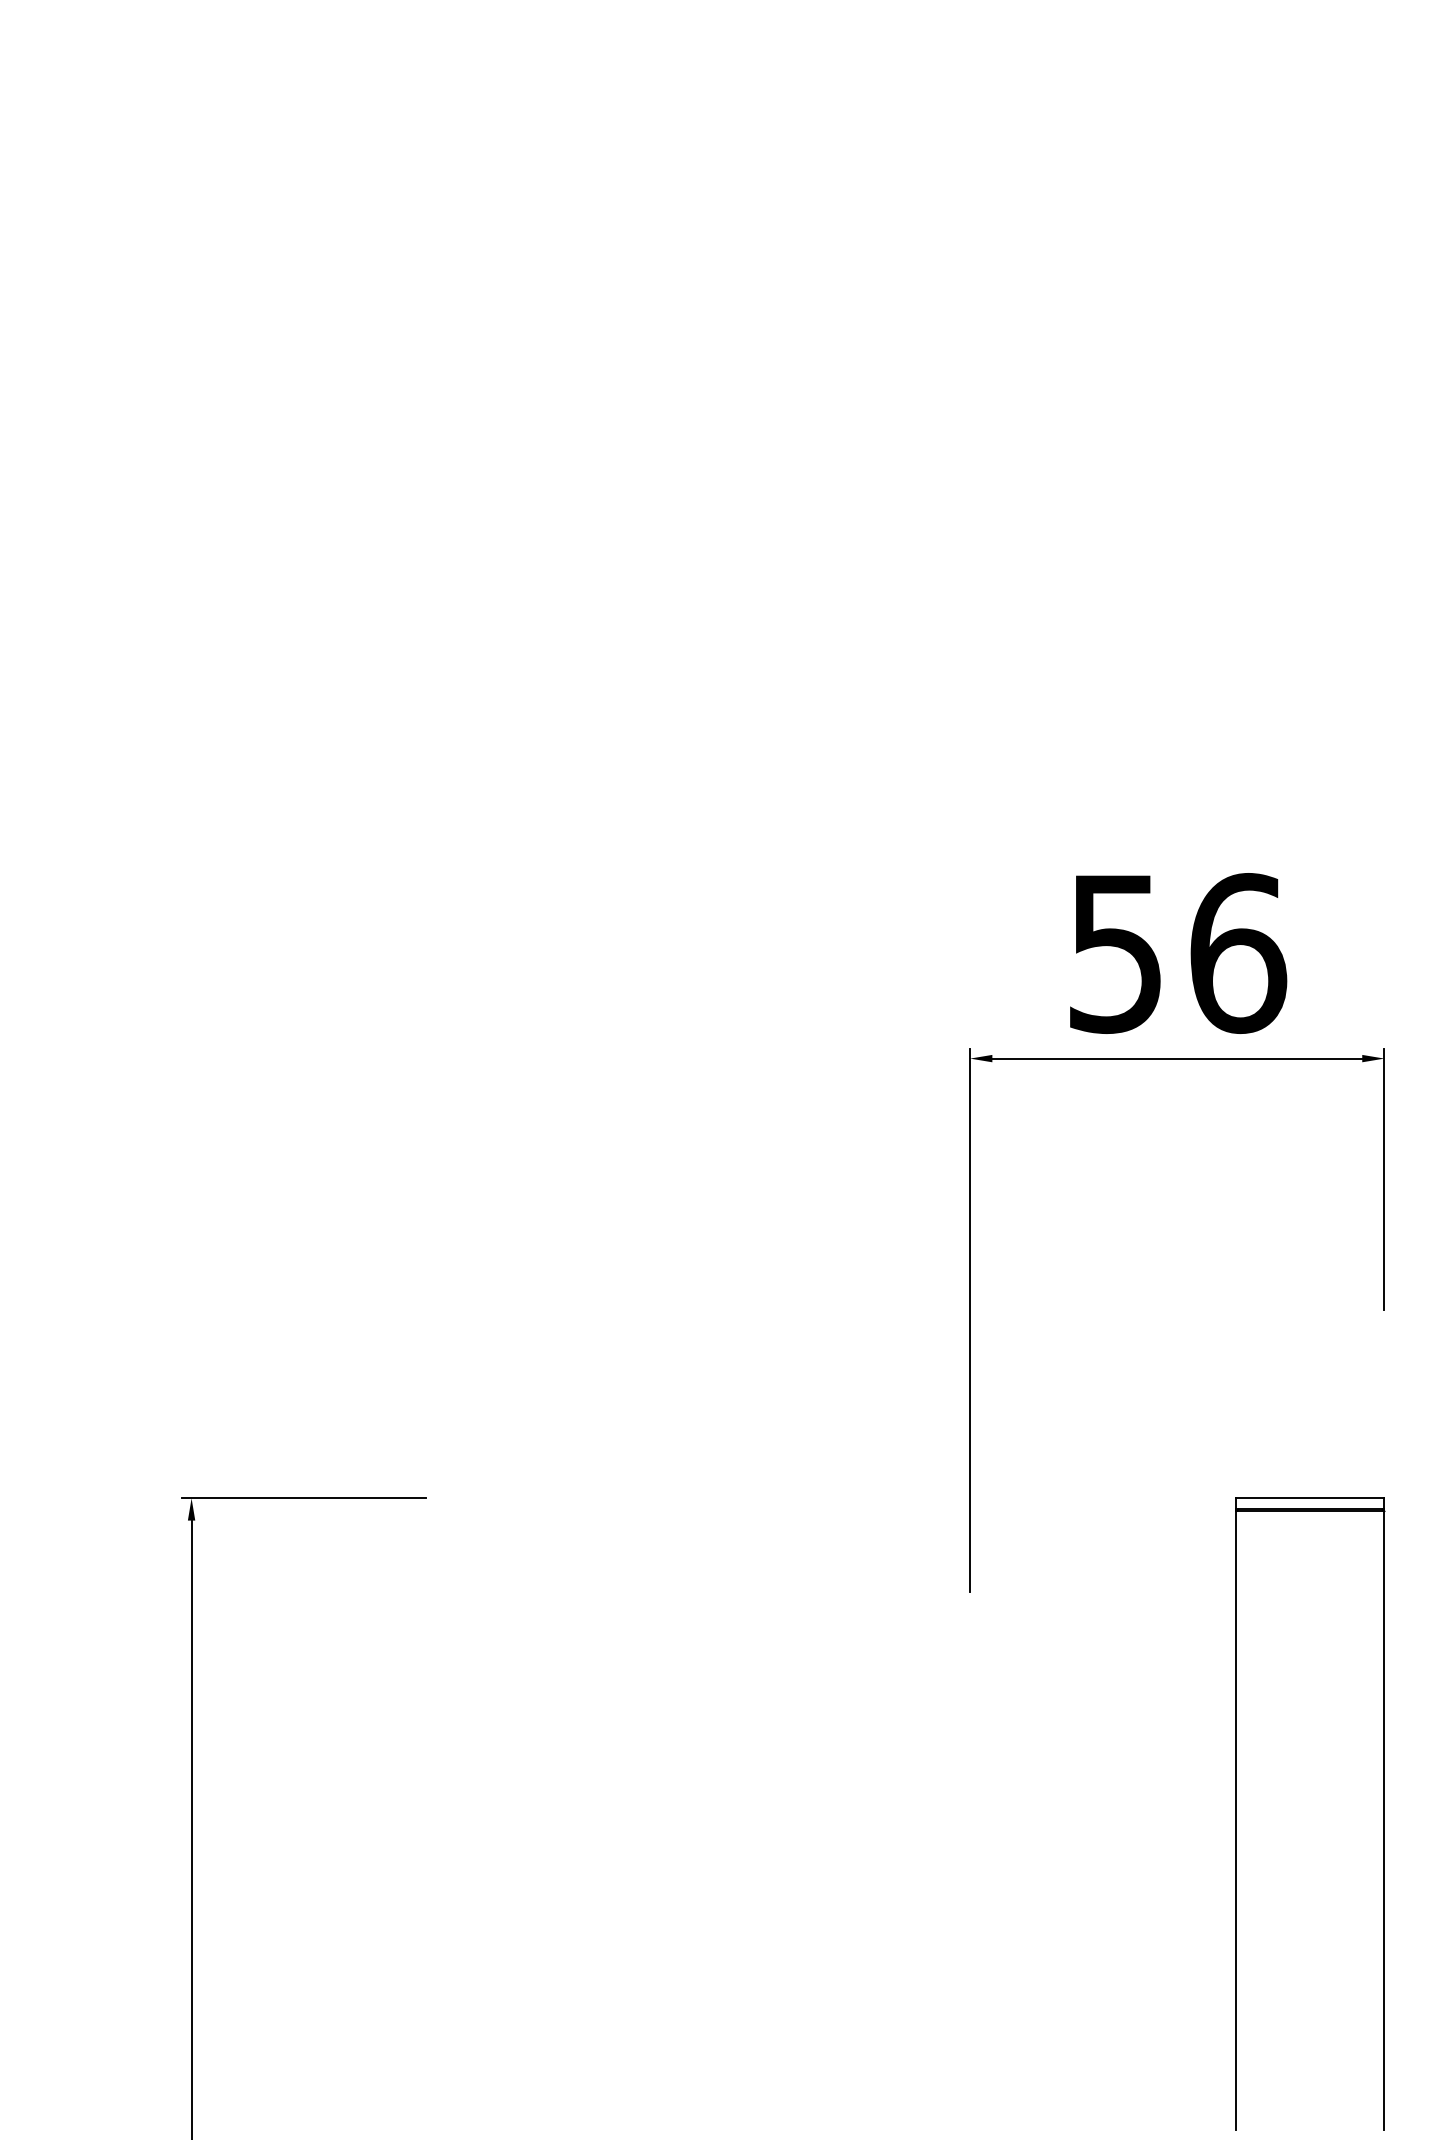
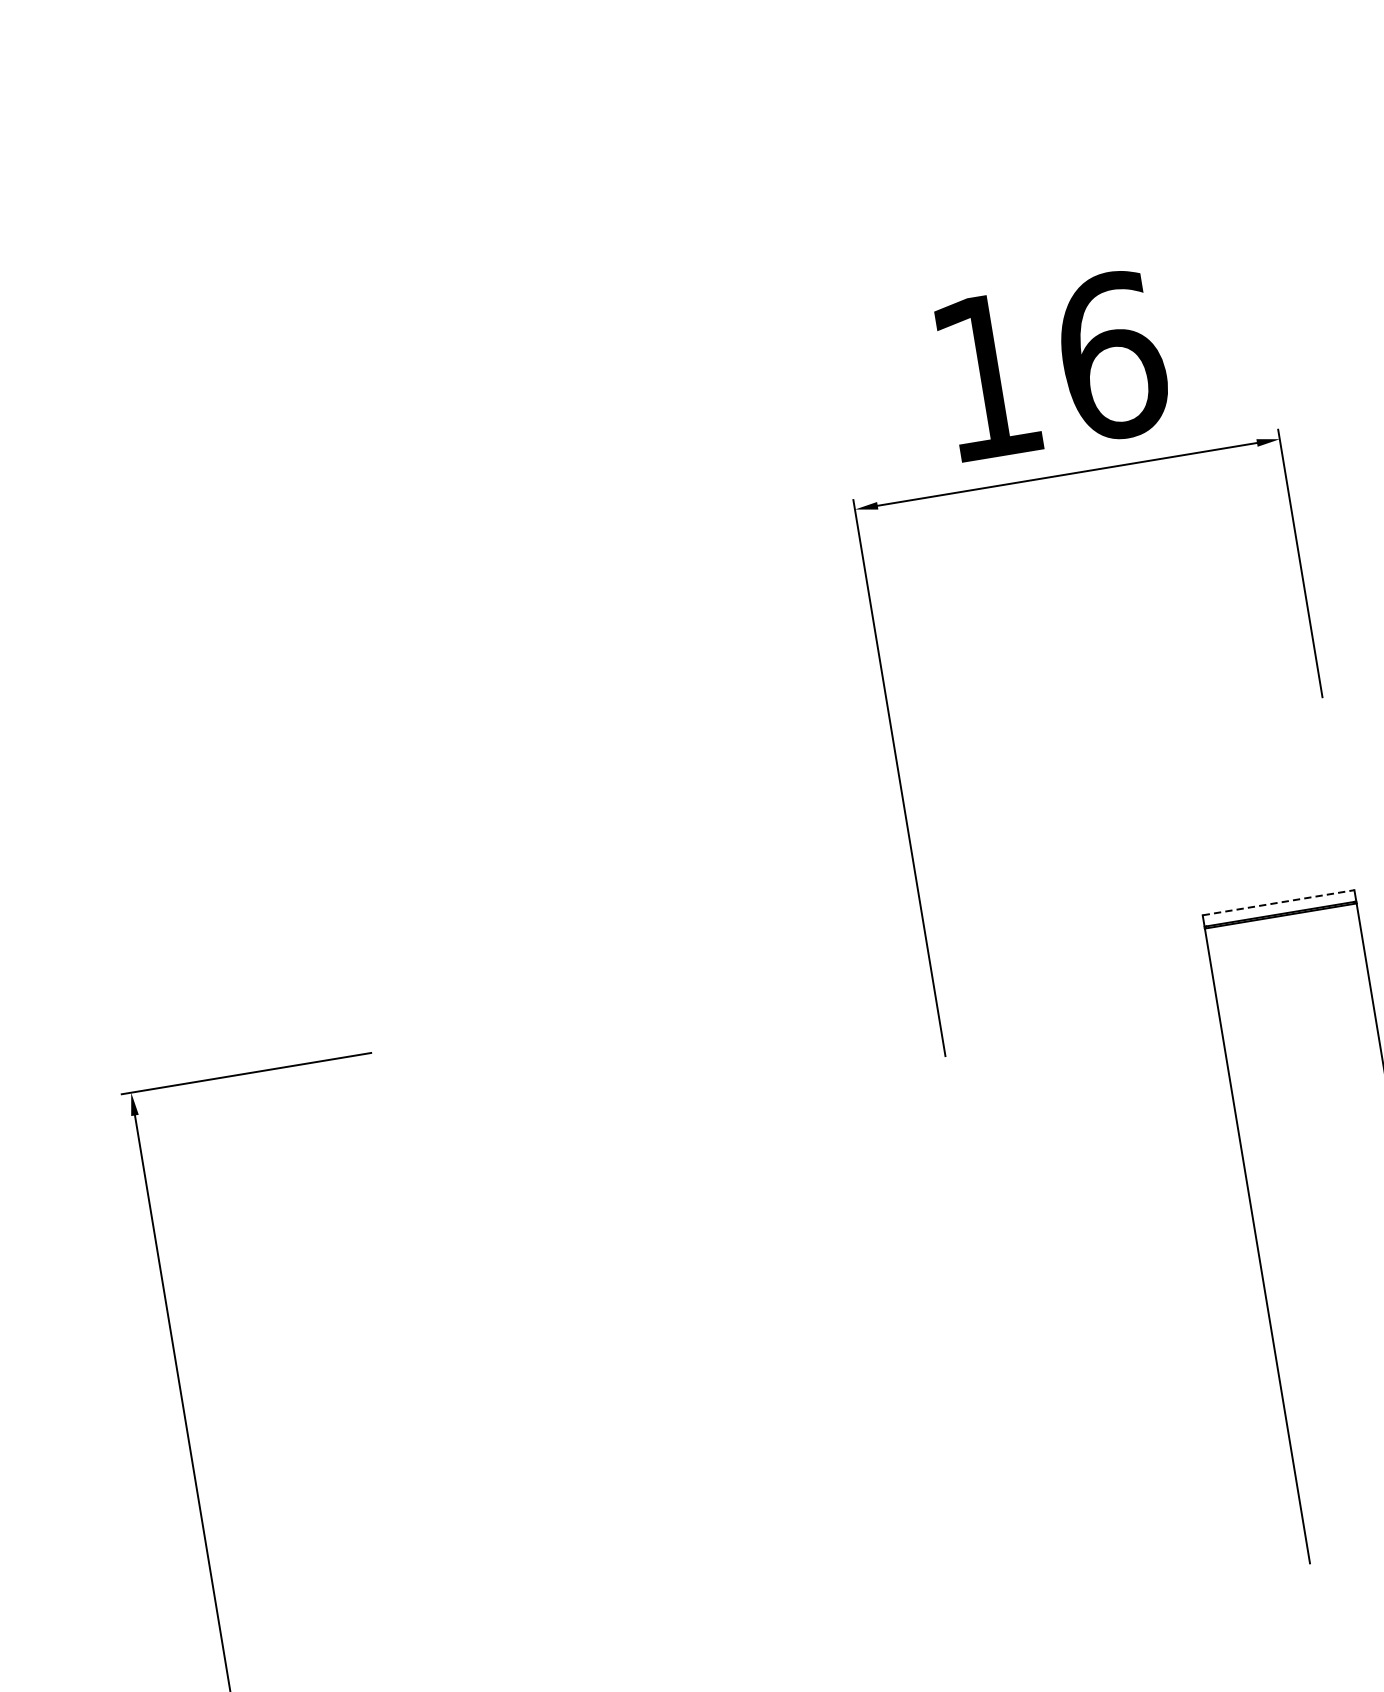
text: (1115, 954) -> (986, 378), 56 -> 16
line: (1310, 1498) -> (1278, 902), solid -> dashed

